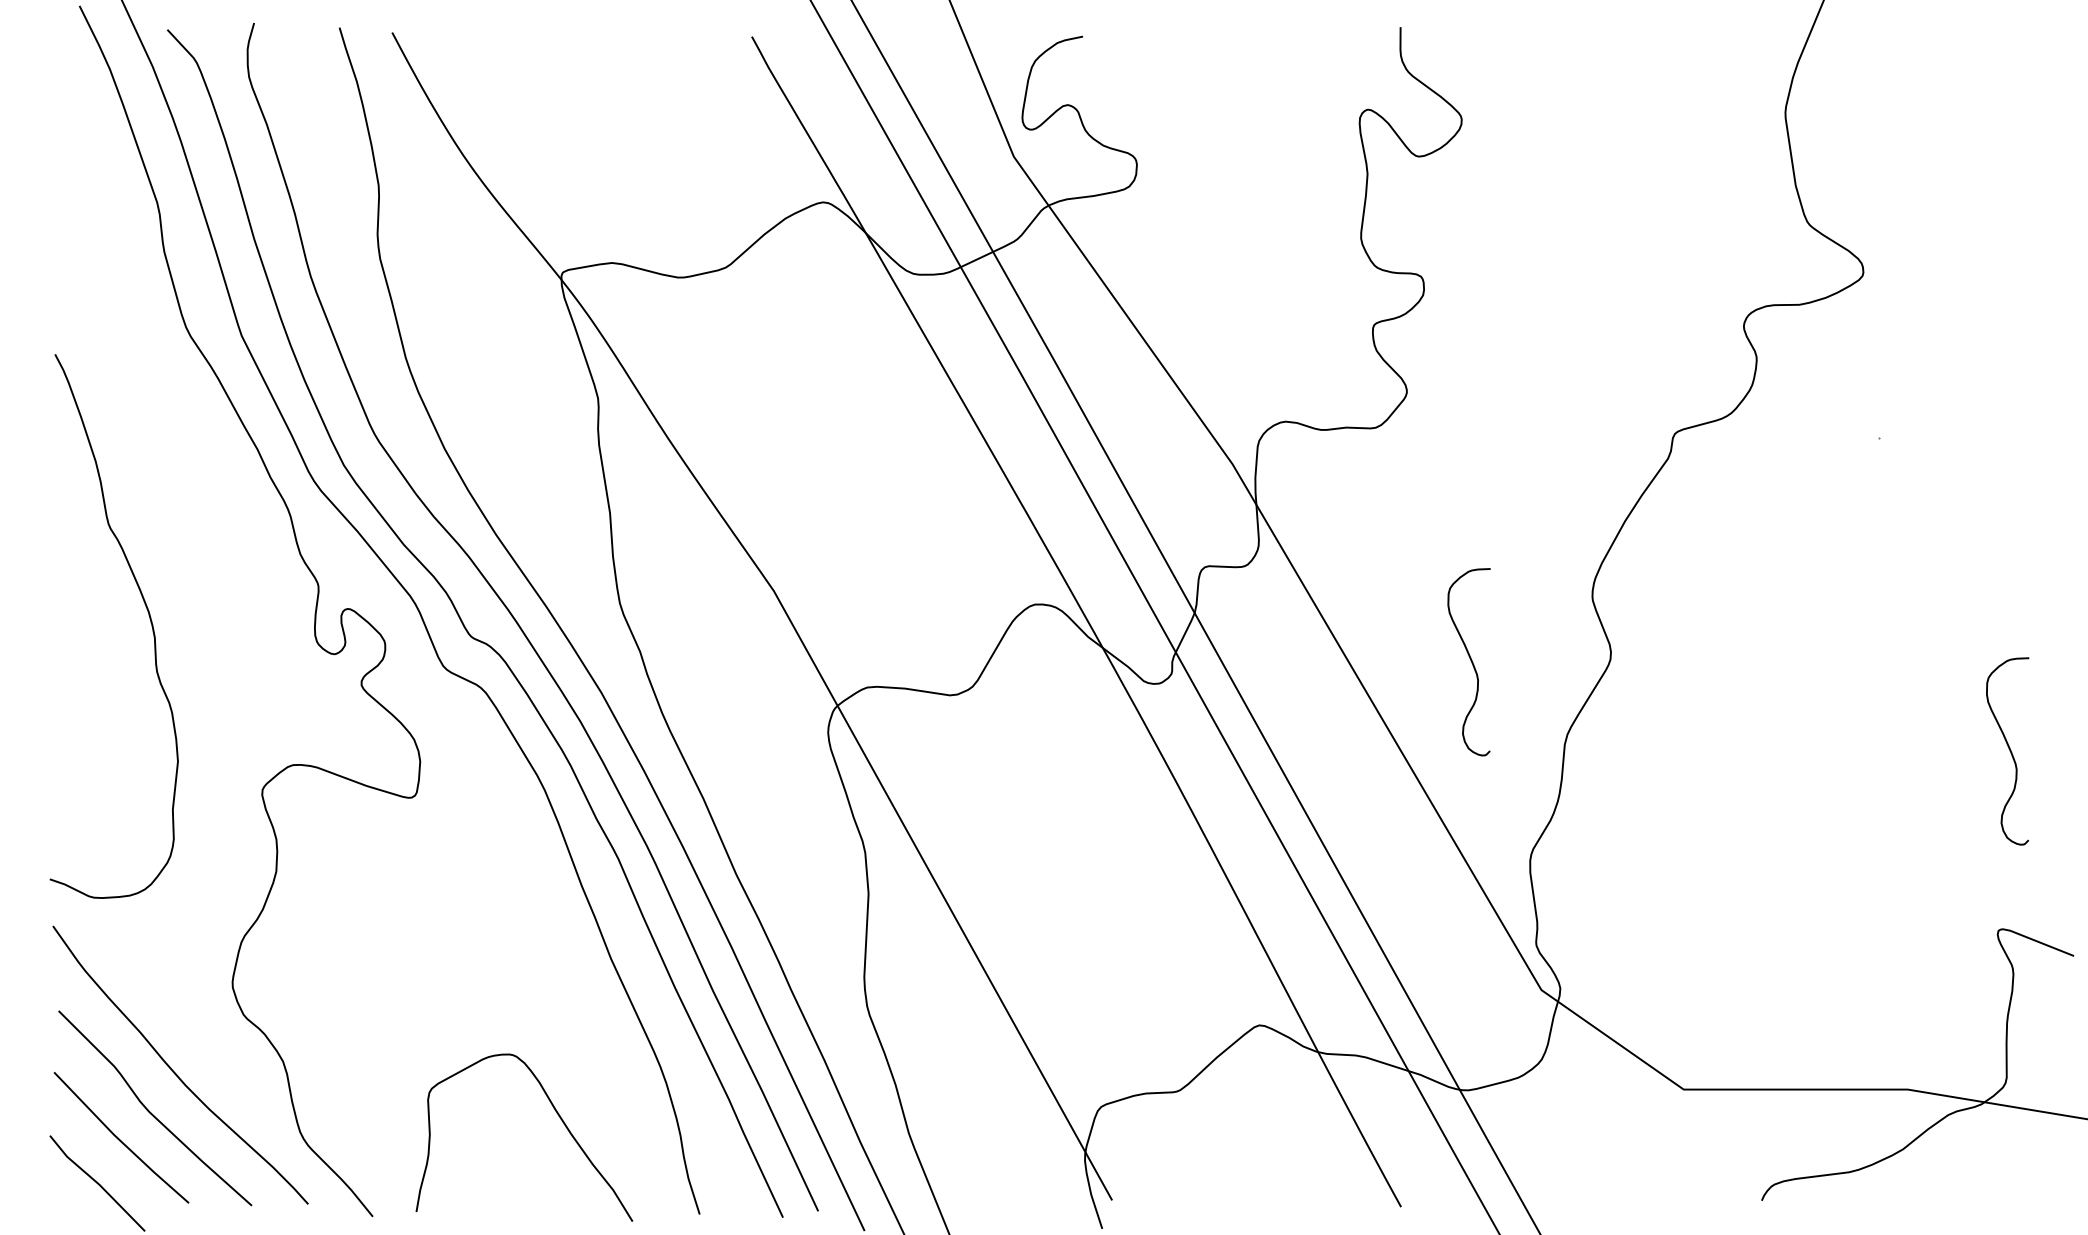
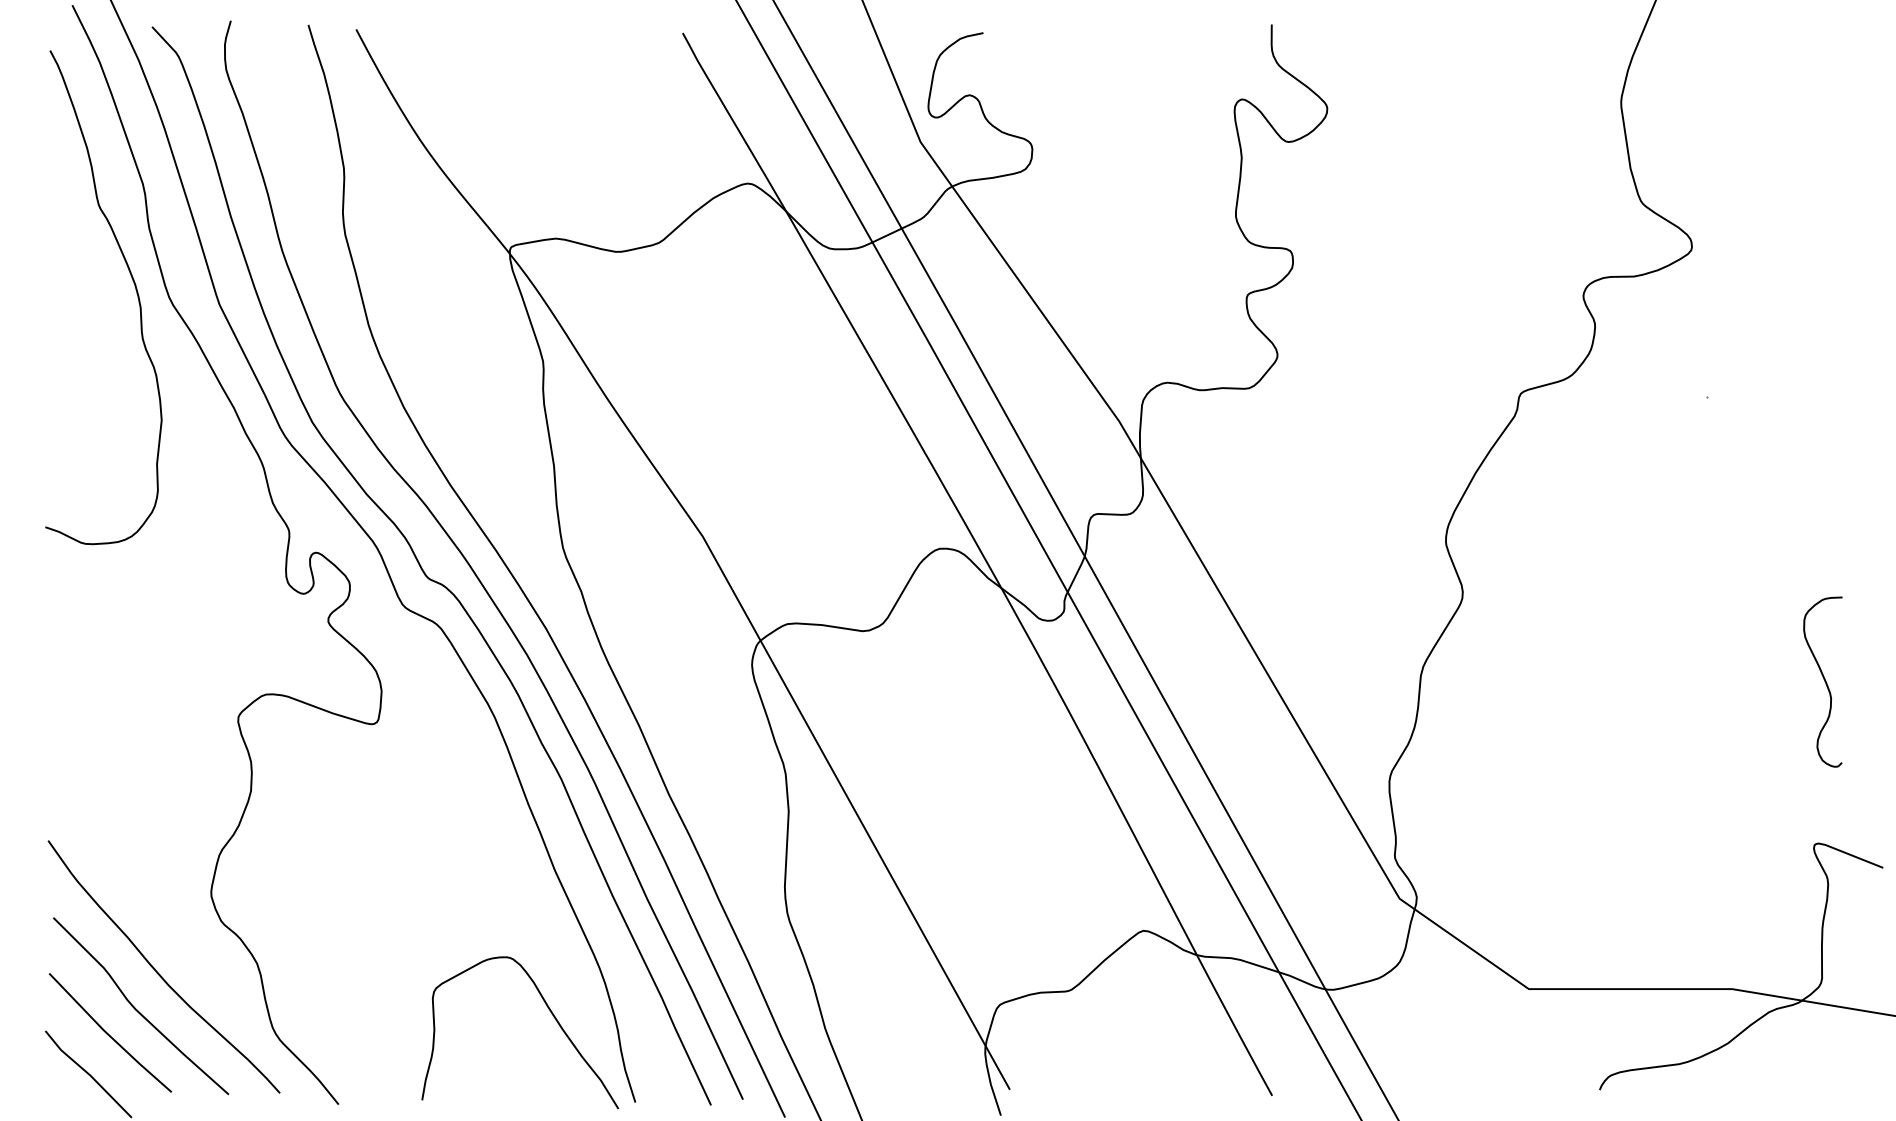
curve: (149, 618) -> (135, 290), moved
curve: (1470, 661) -> (1335, 600), removed
curve: (558, 1117) -> (551, 1014), moved

